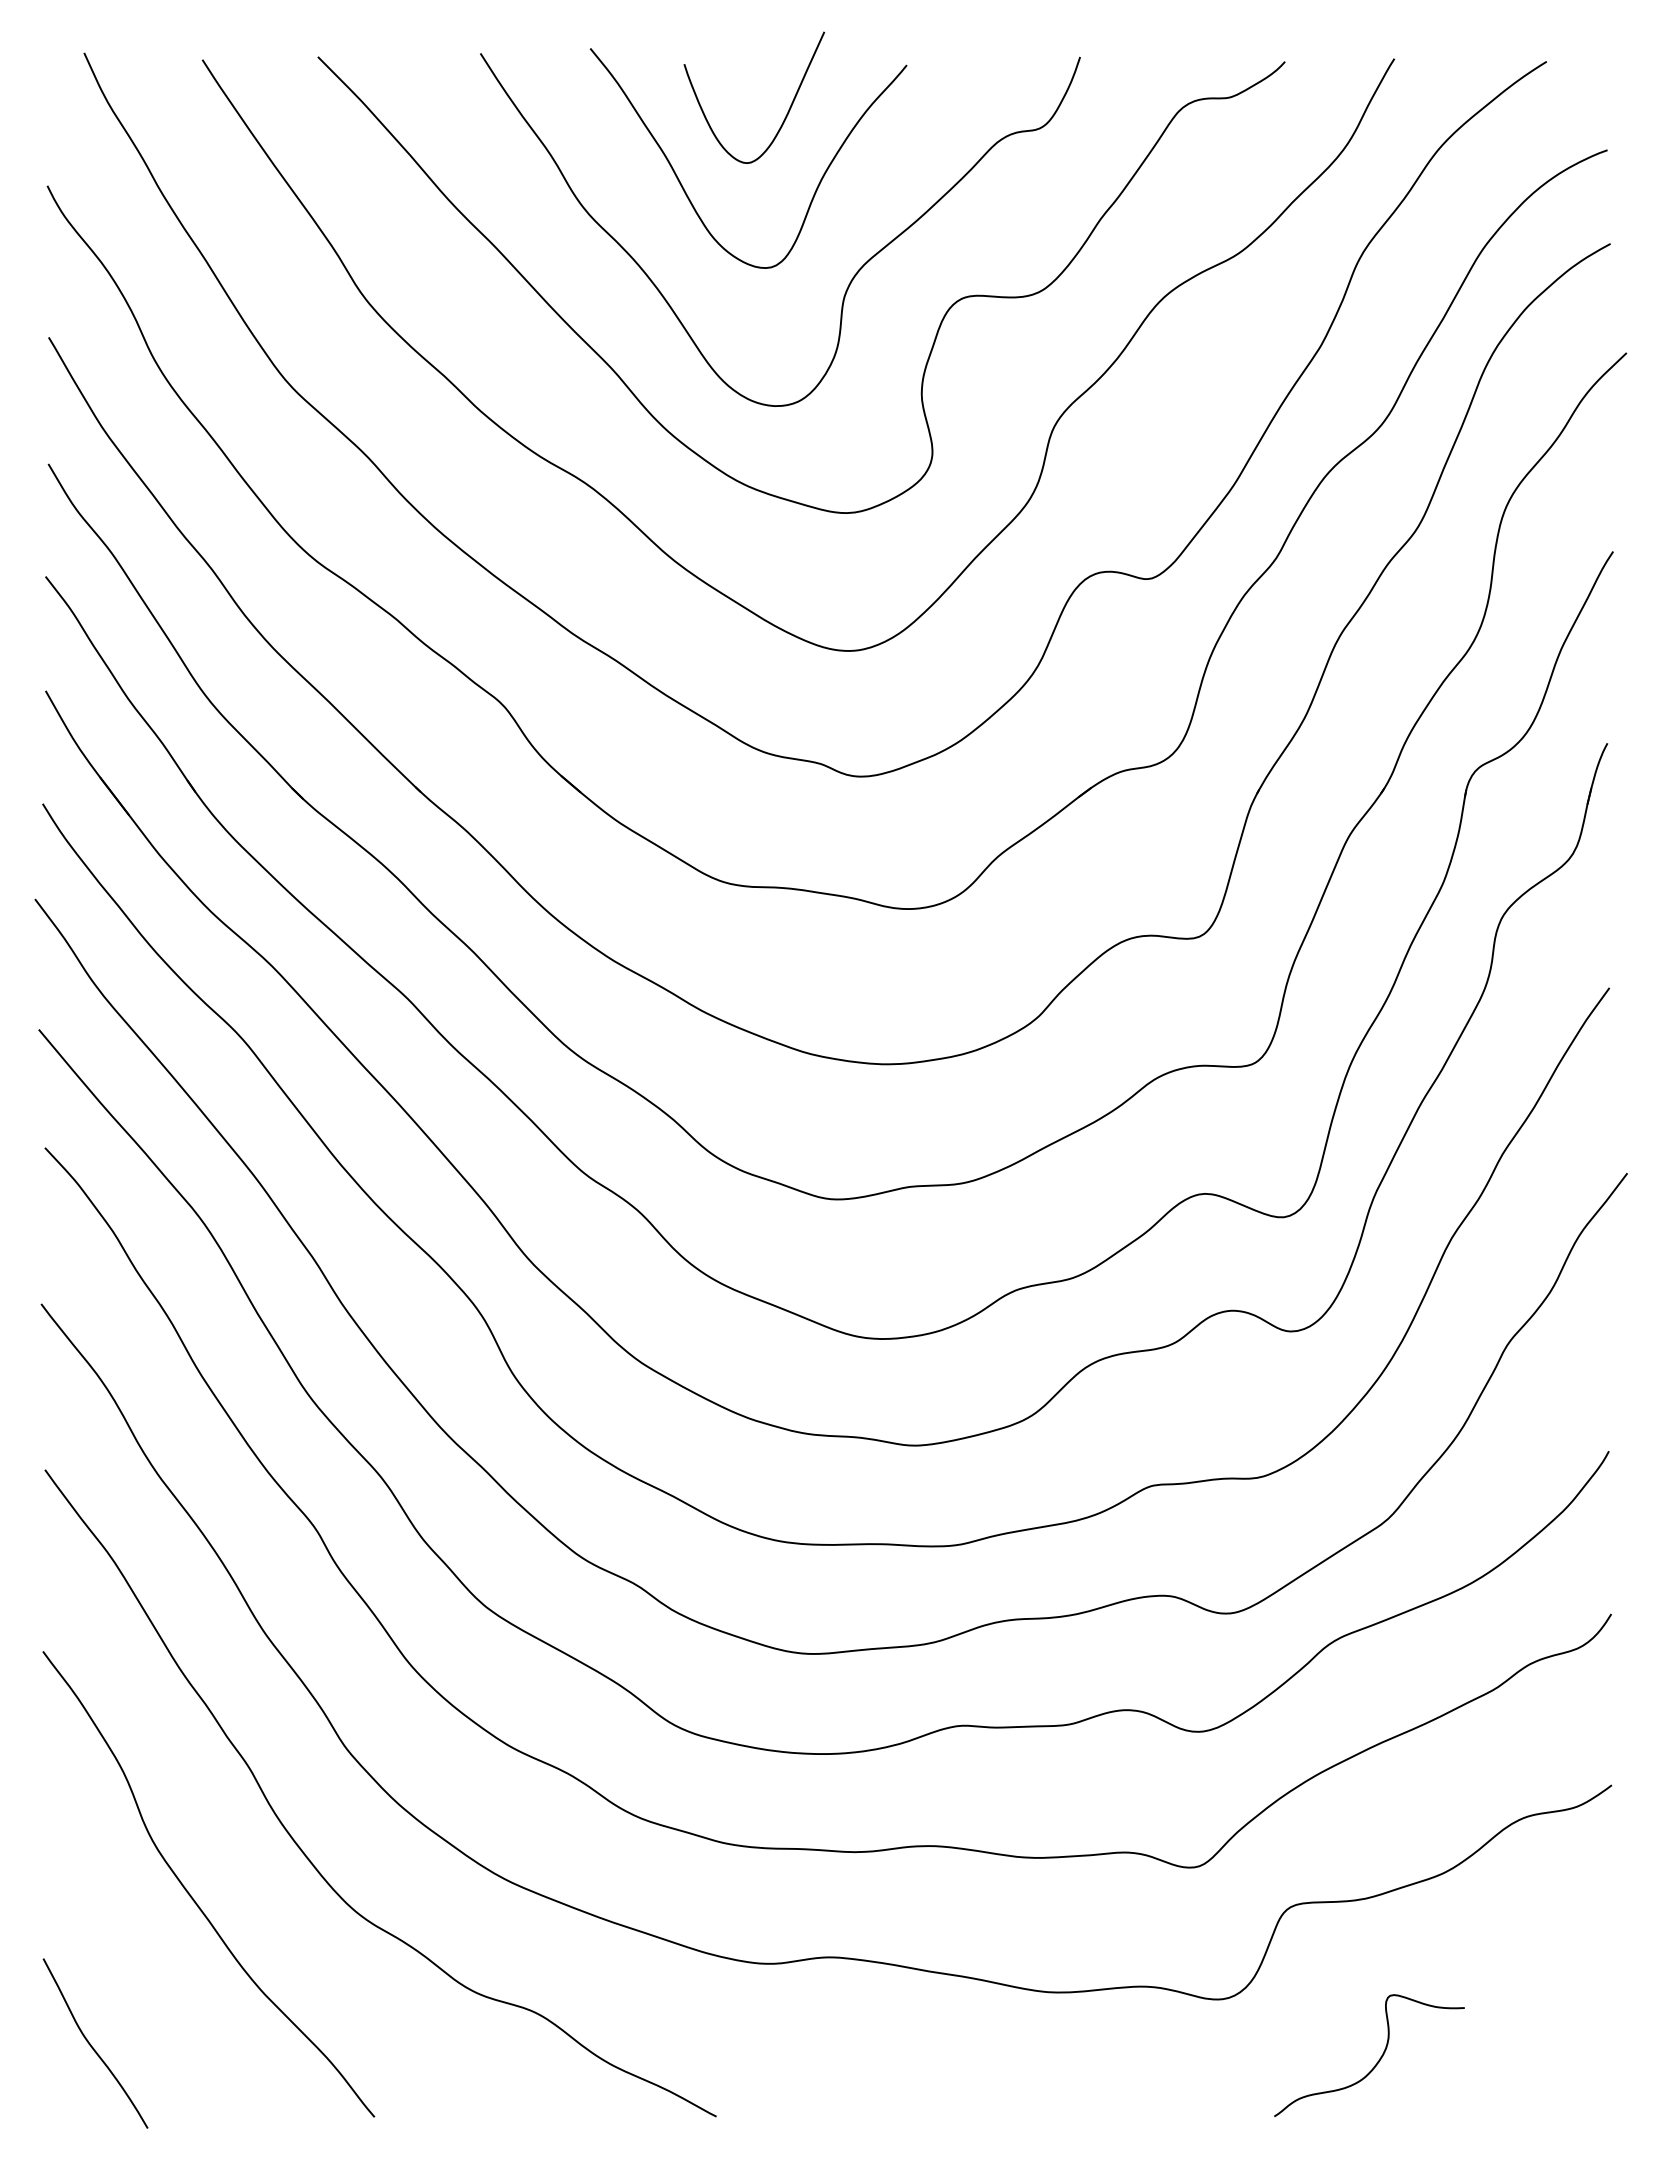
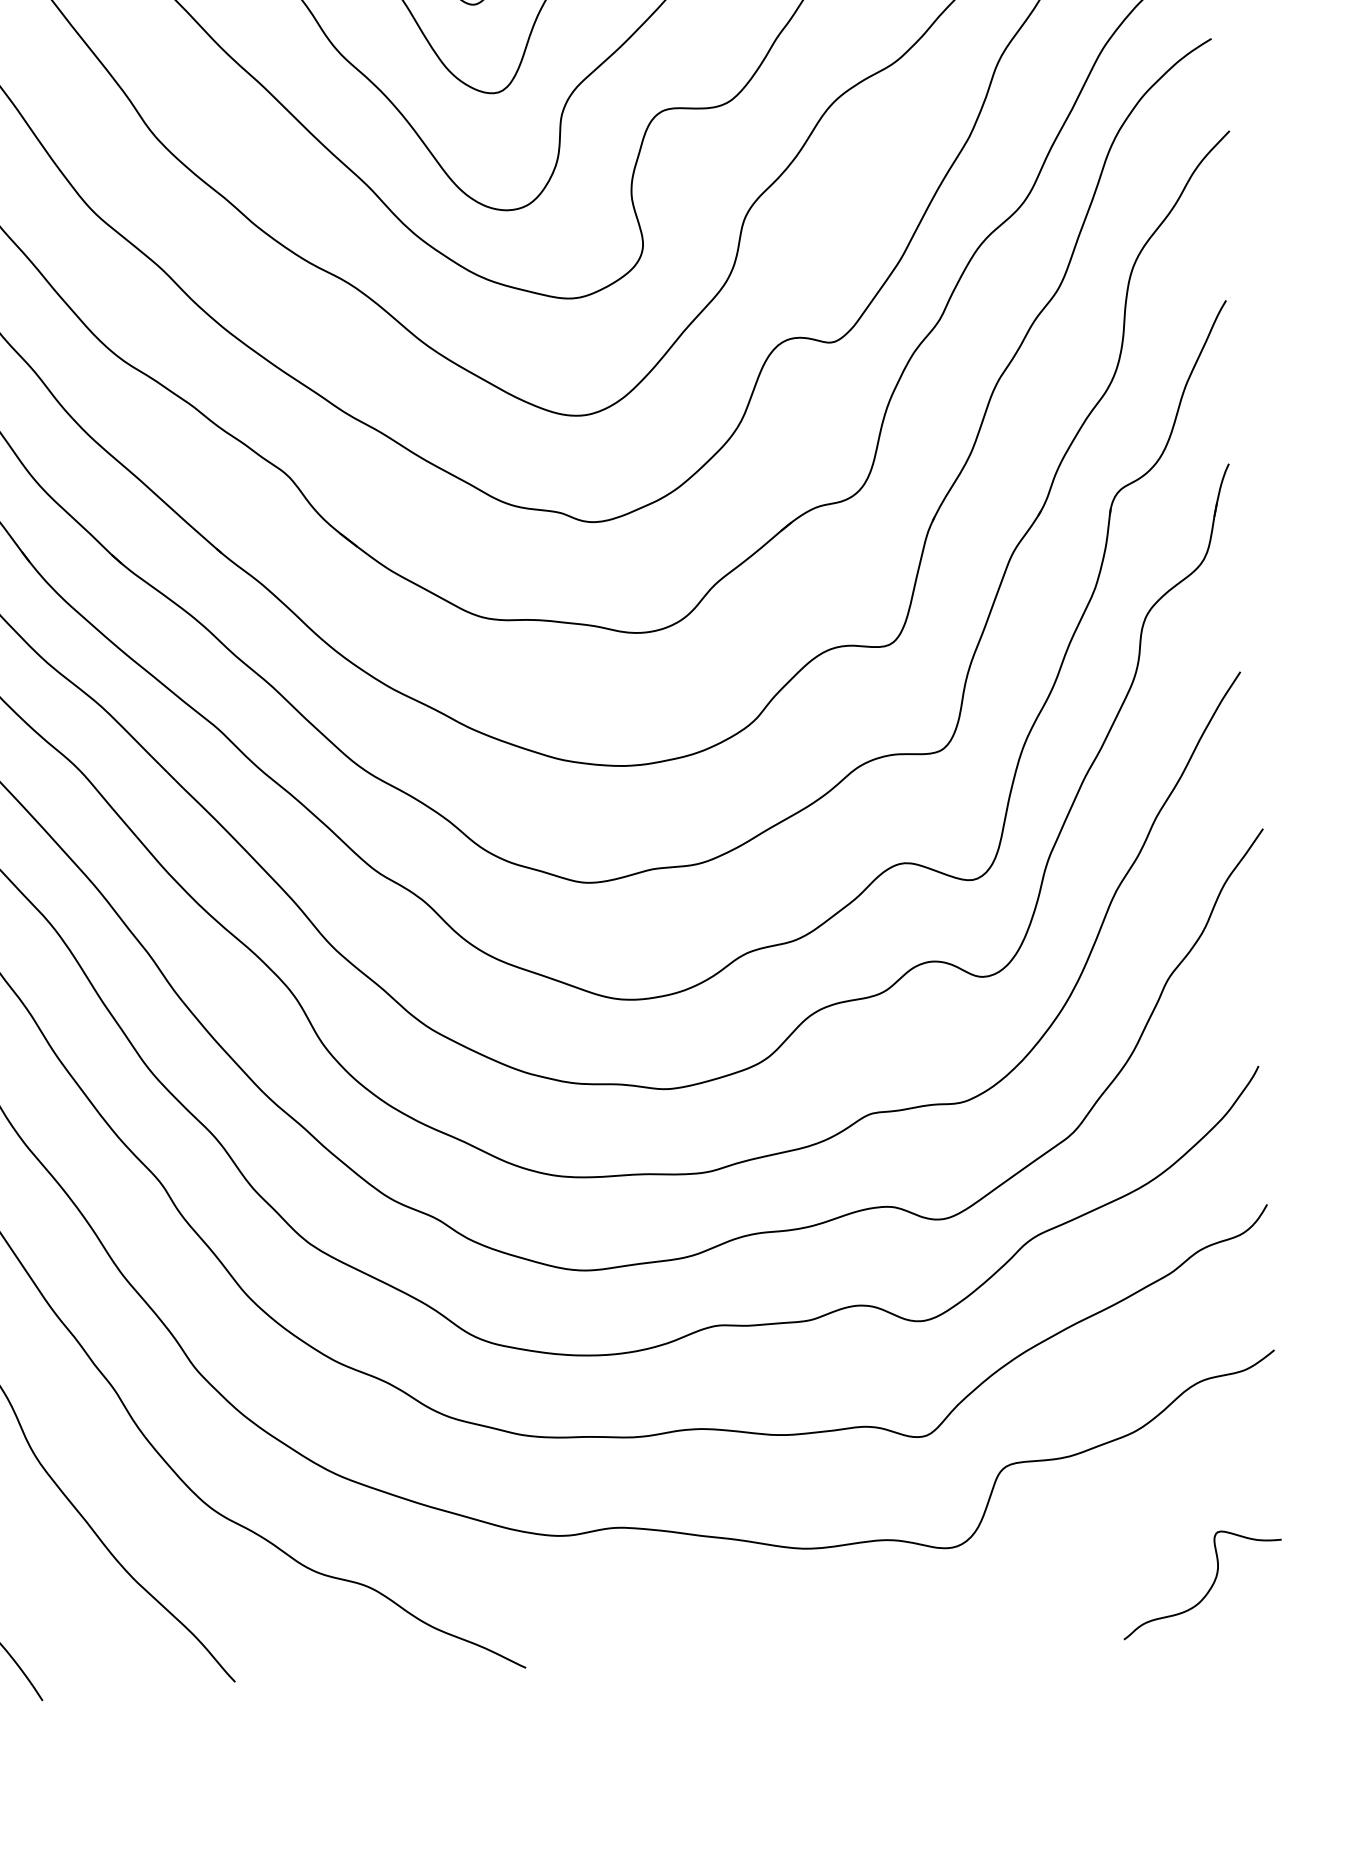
curve: (1376, 2062) -> (1208, 1589), moved

